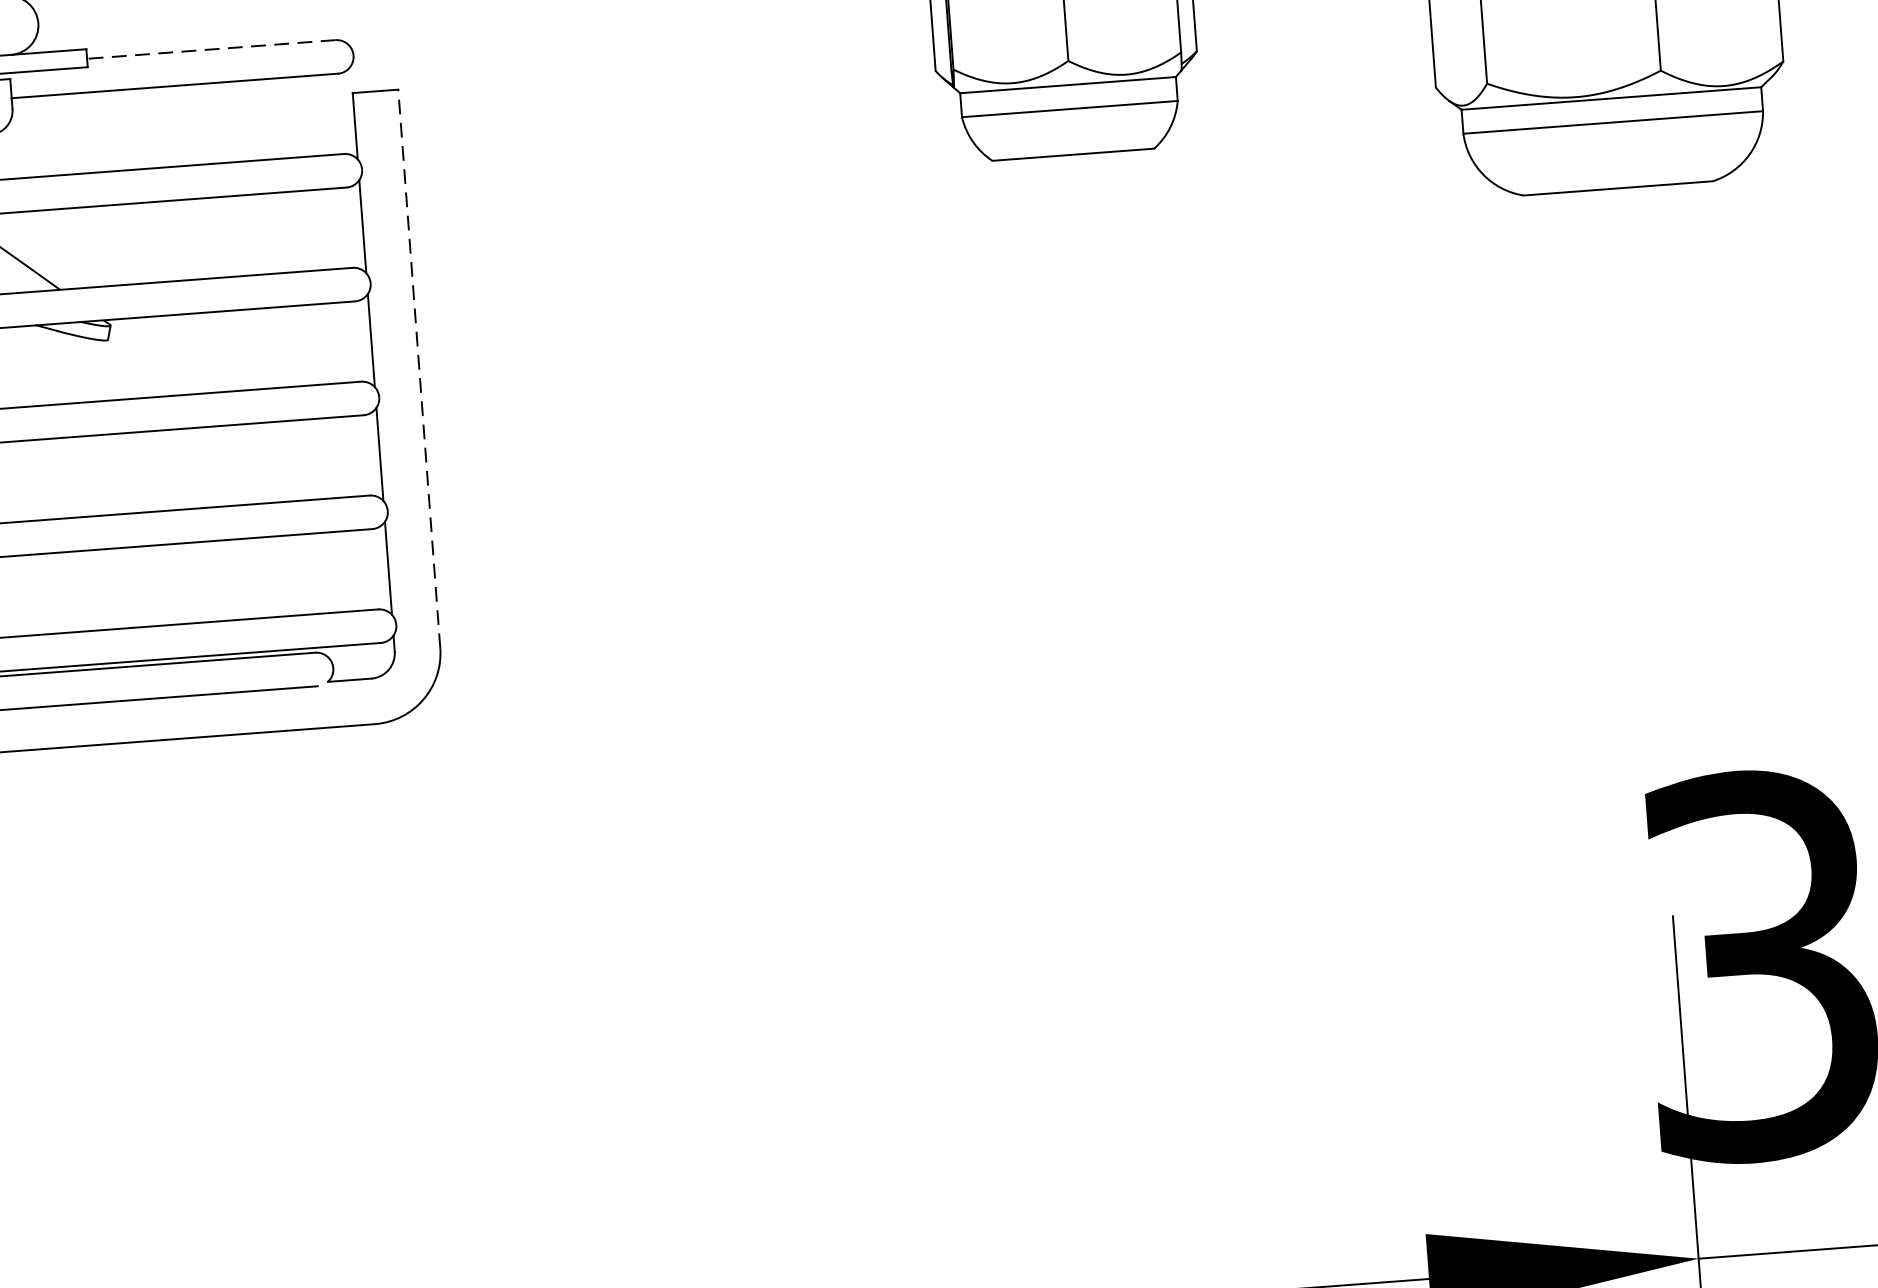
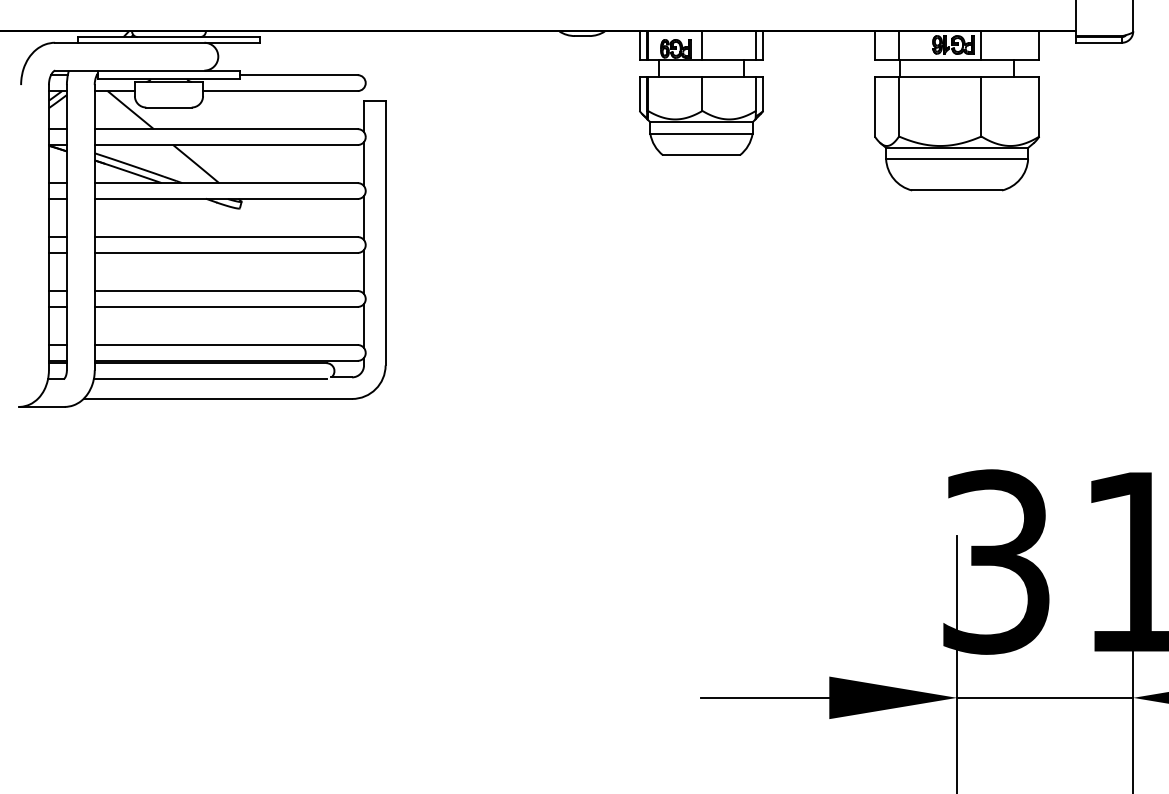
line: (210, 50) -> (298, 75), dashed -> solid
line: (418, 367) -> (385, 232), dashed -> solid

